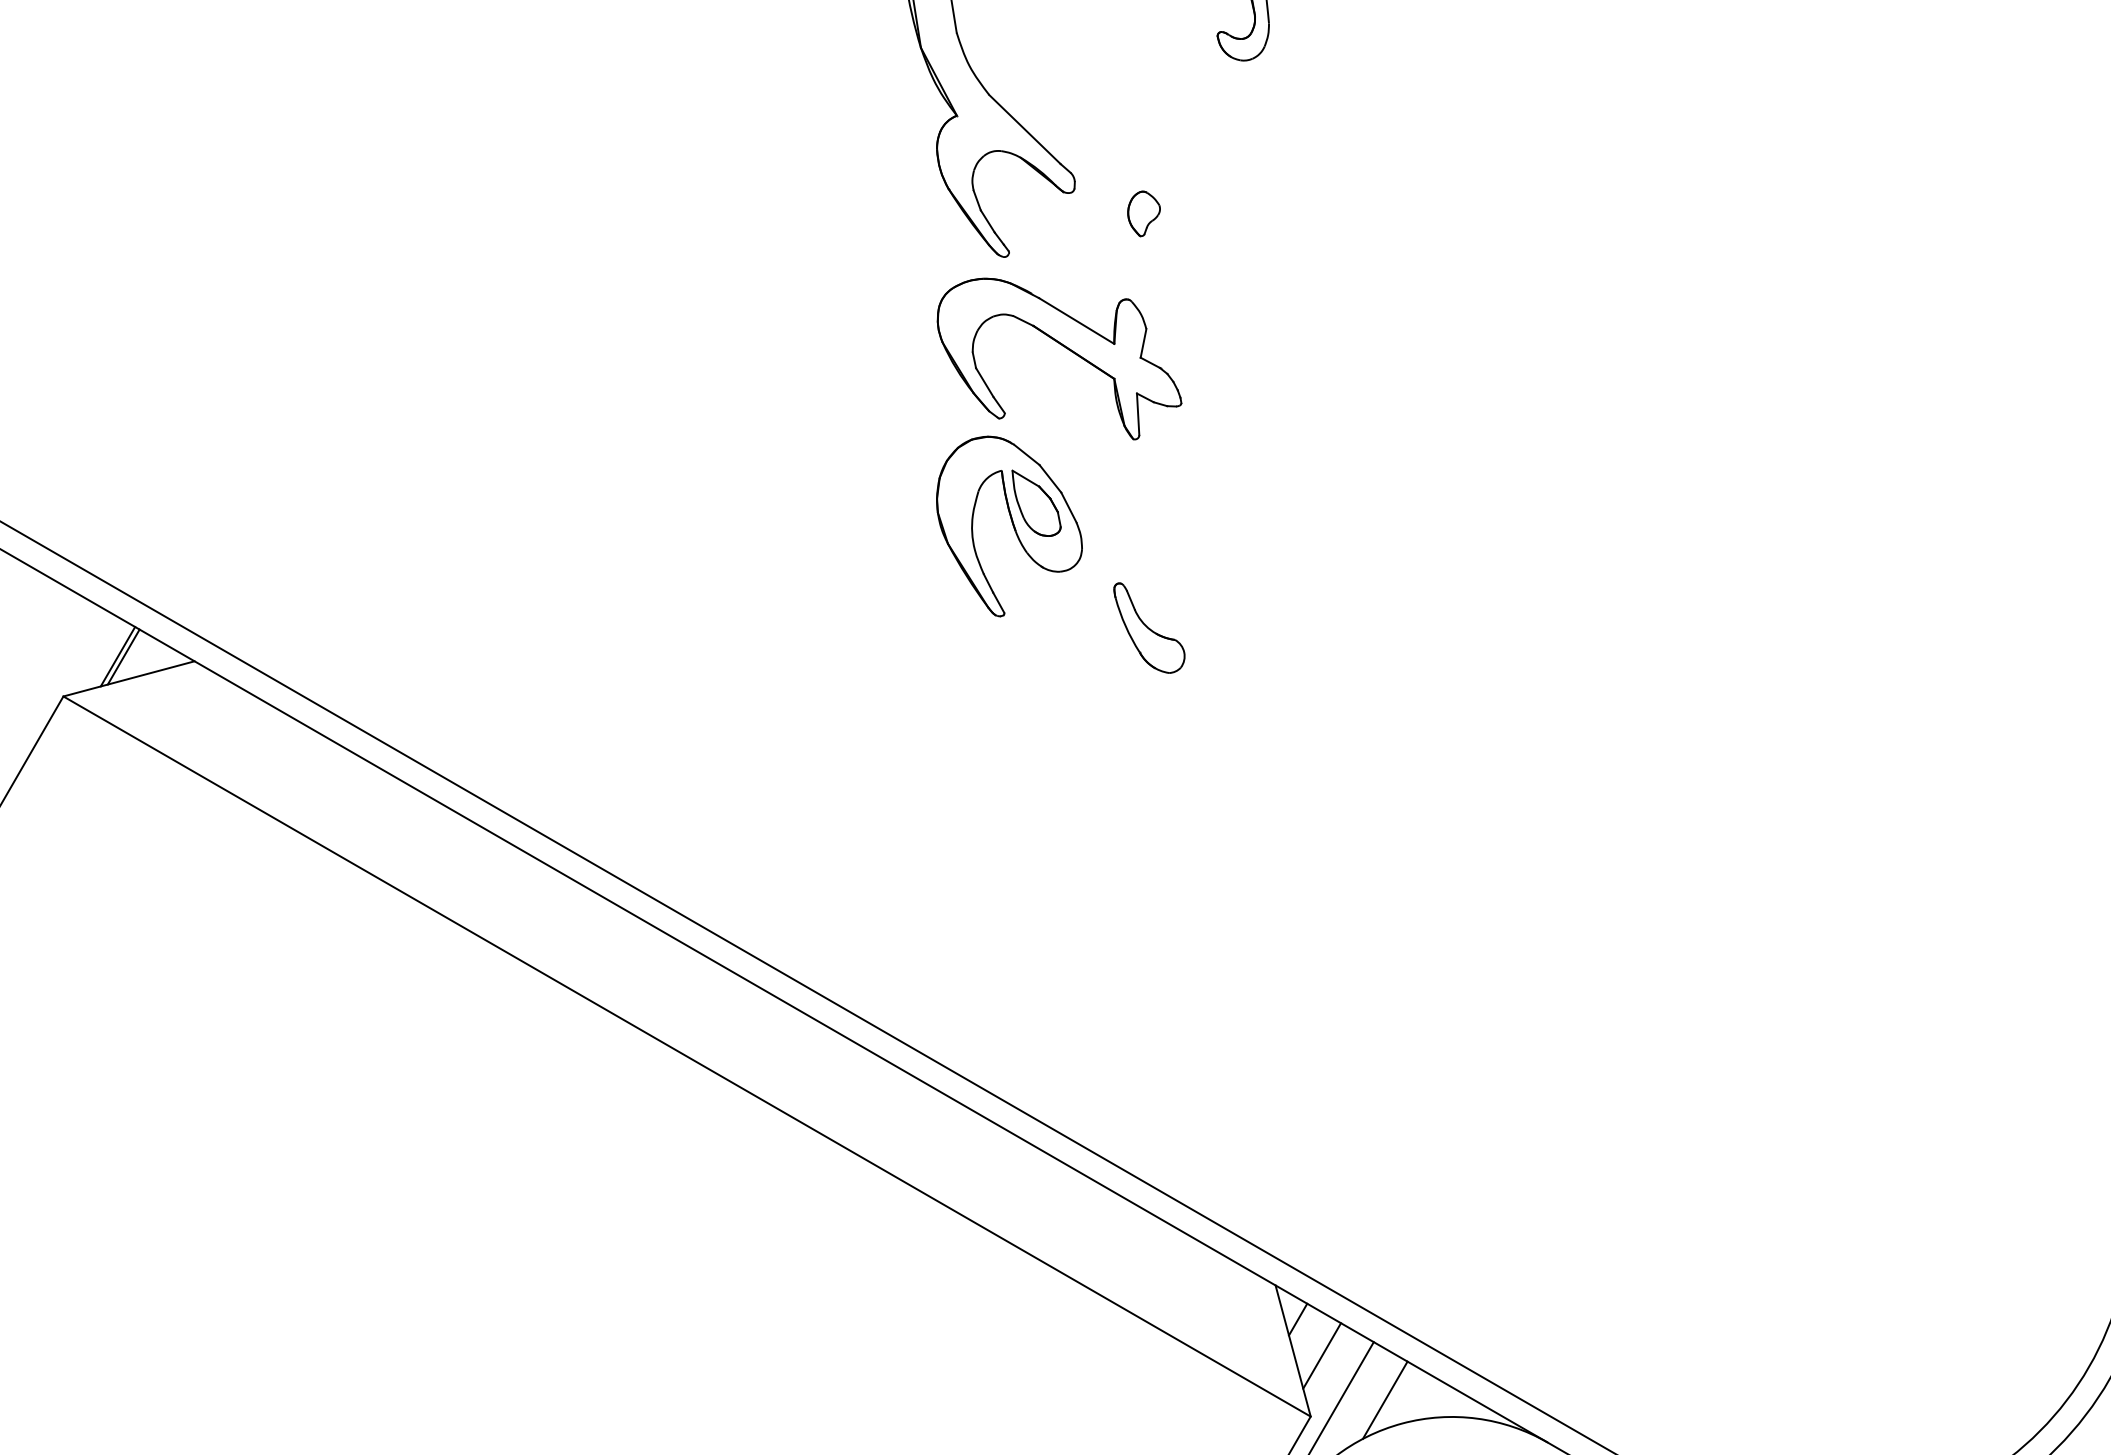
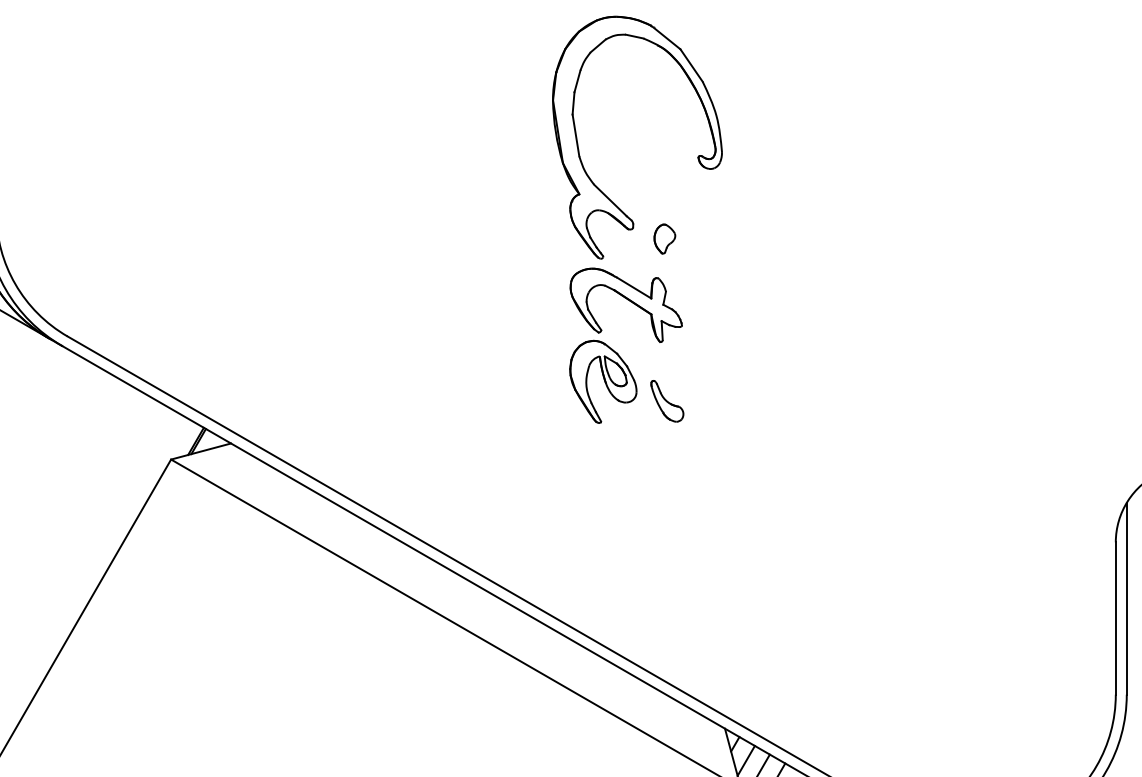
part: (1143, 212) -> (664, 238), size x1.43
part: (1149, 628) -> (667, 401), moved

